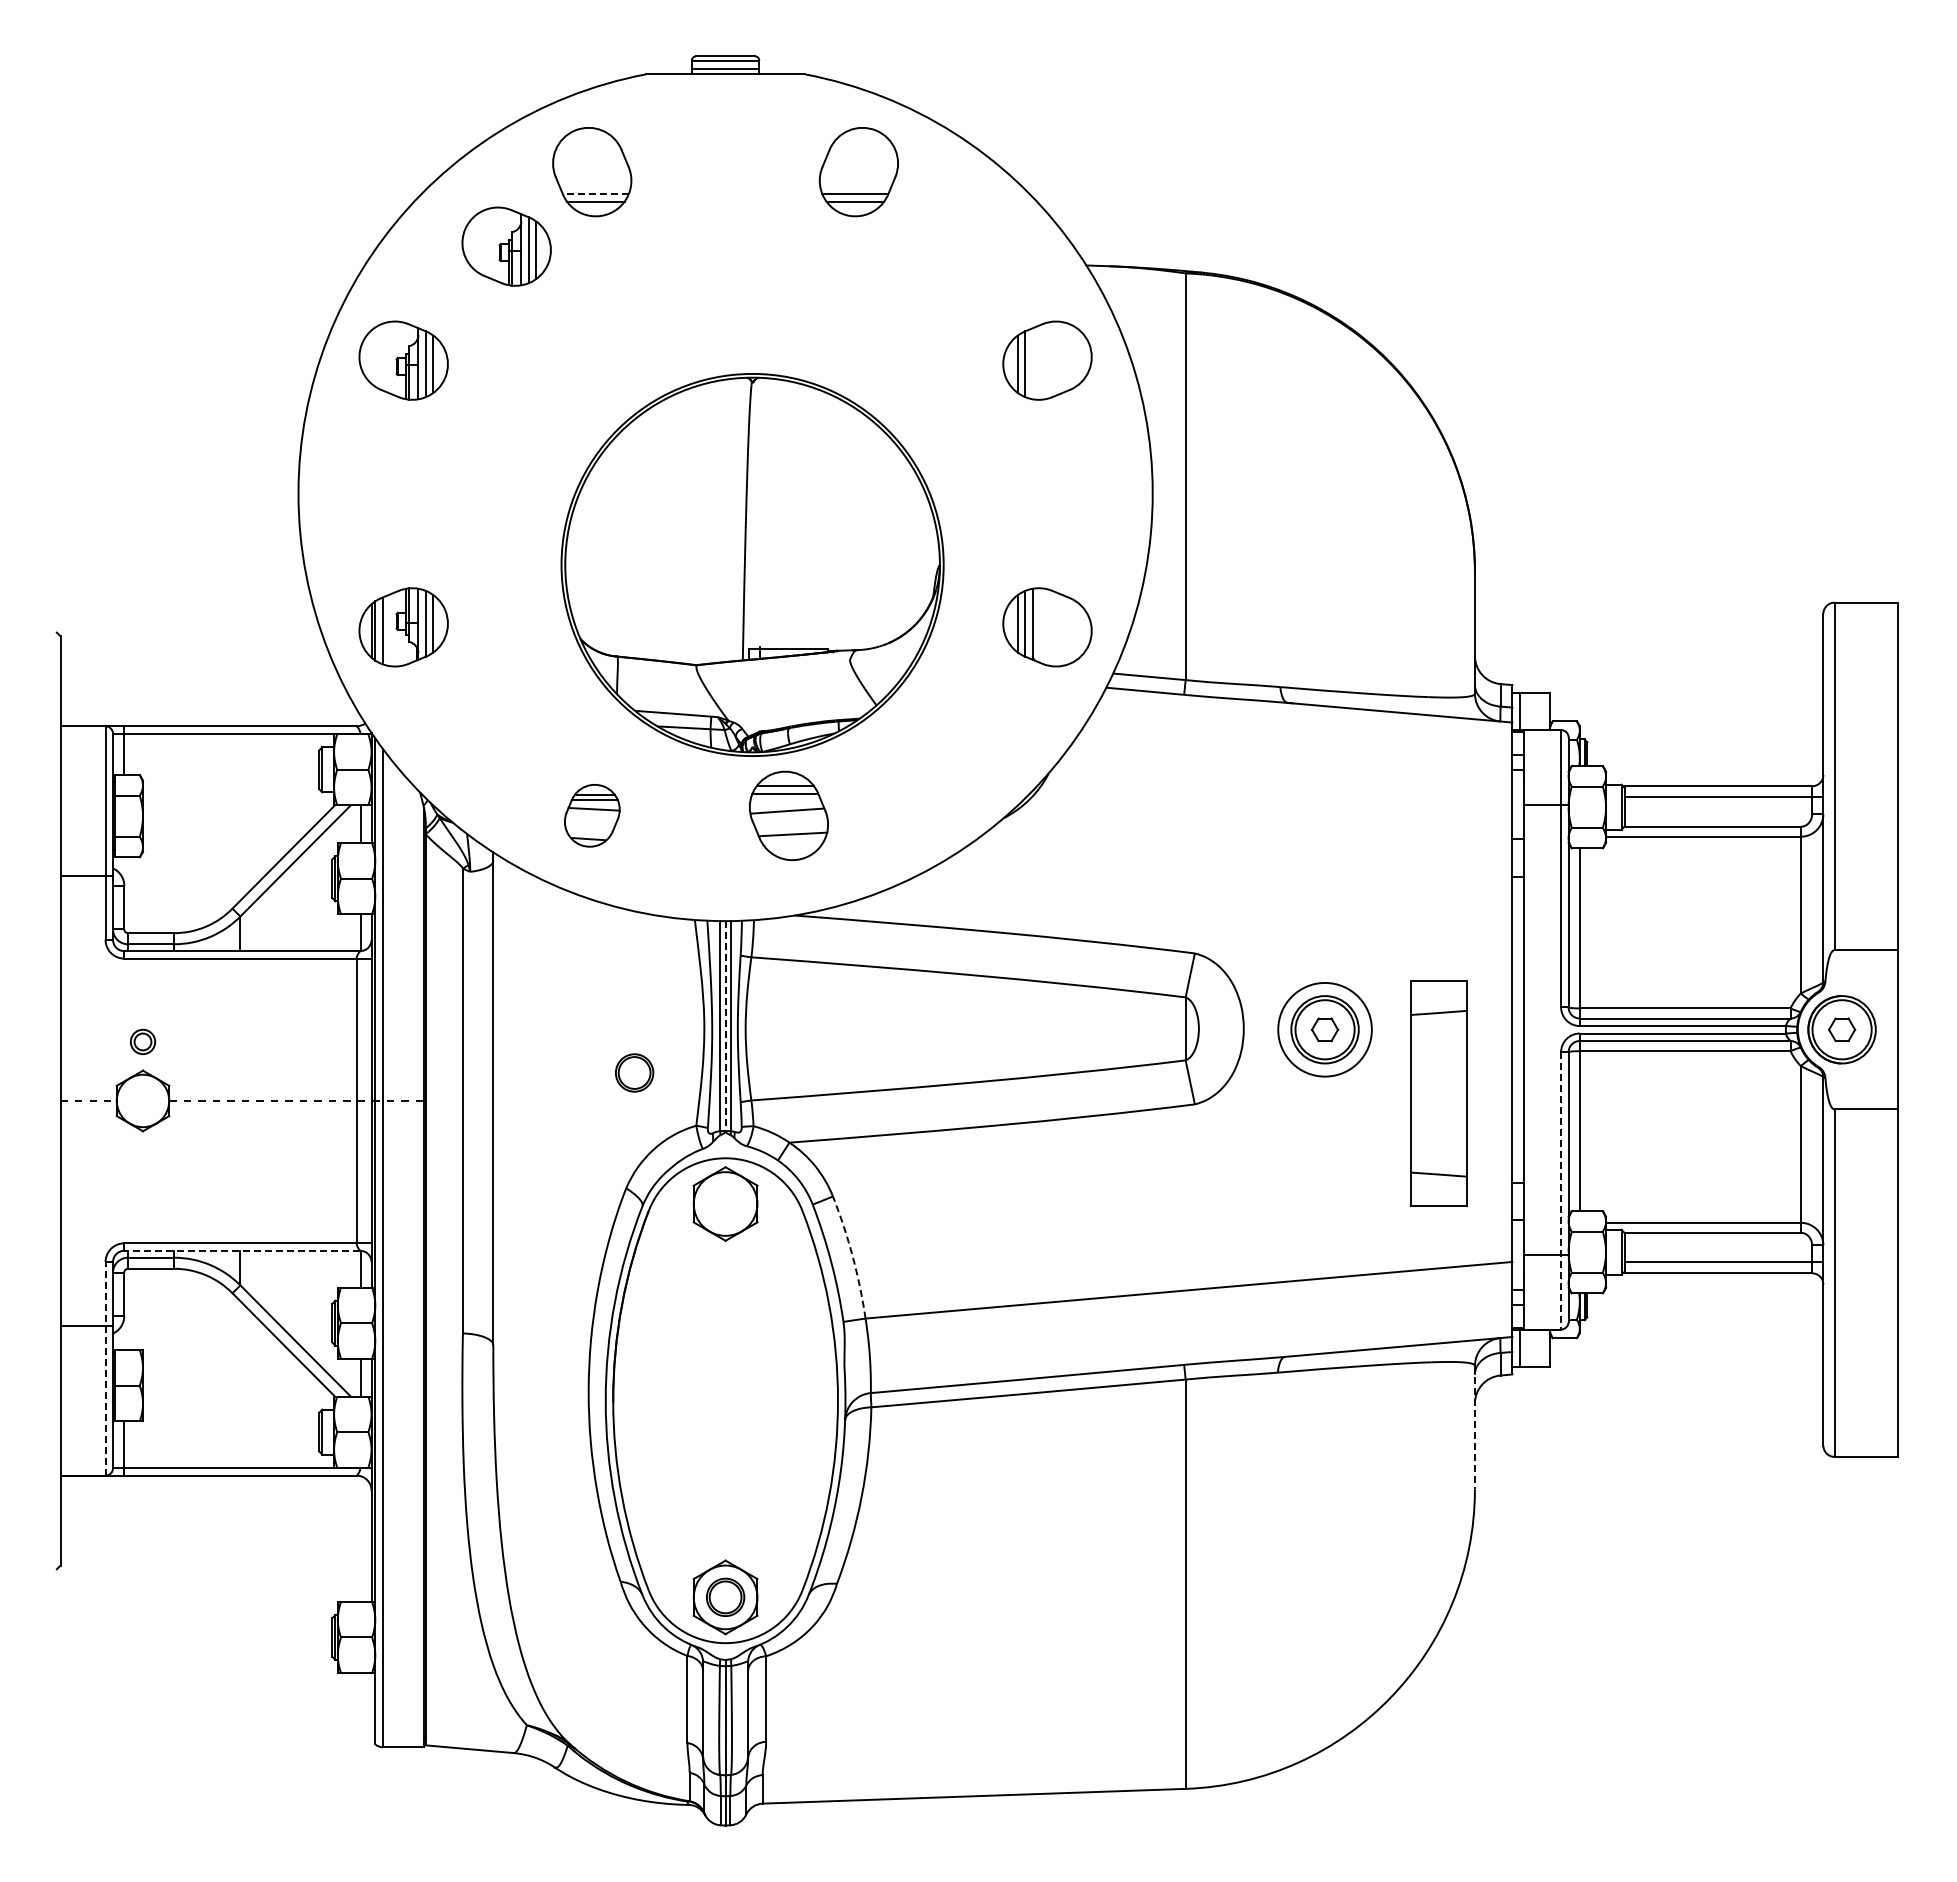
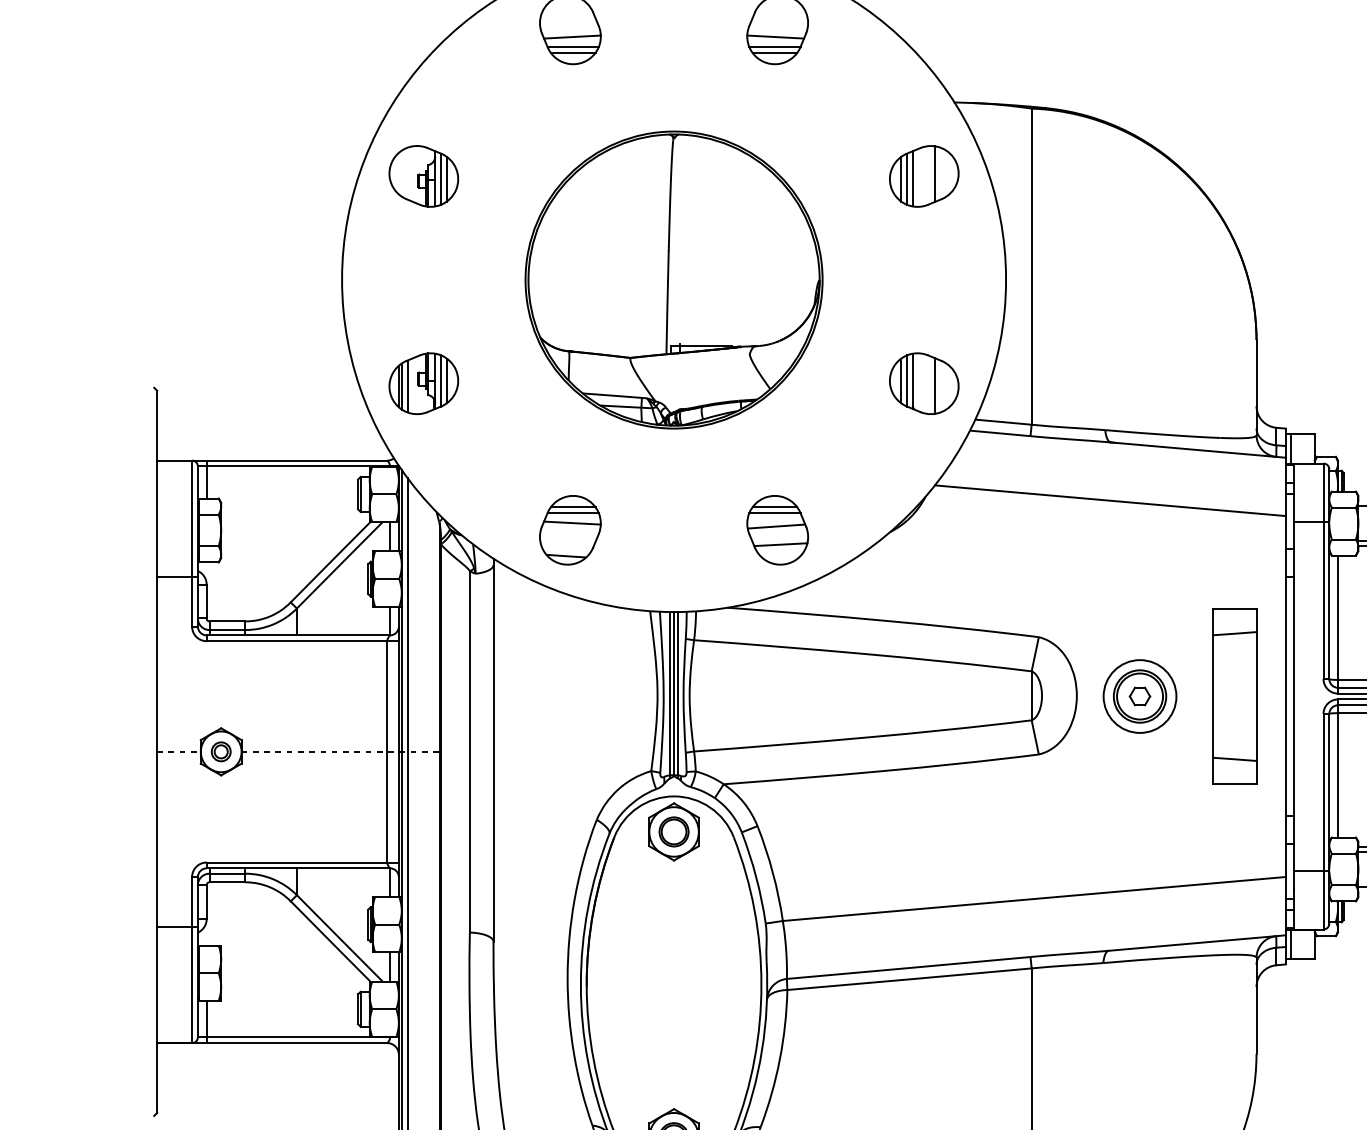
line: (594, 181) -> (572, 37), added
line: (855, 181) -> (775, 37), added
line: (595, 194) -> (572, 47), dashed -> solid
part: (506, 246) -> (503, 87), removed
line: (1061, 357) -> (935, 173), added
line: (1032, 363) -> (912, 178), added
part: (752, 564) -> (673, 279), moved
line: (1061, 630) -> (935, 386), added
line: (1286, 777) -> (1110, 500), added
part: (592, 815) -> (570, 529), size x1.43
part: (788, 815) -> (777, 529), moved
line: (725, 1026) -> (673, 693), dashed -> solid
part: (143, 1041) -> (221, 751), moved
part: (634, 1072) -> (673, 831), moved
part: (1438, 1093) -> (1234, 696), moved
line: (1561, 1190) -> (1323, 821), dashed -> solid
line: (241, 1250) -> (297, 868), dashed -> solid
arc: (852, 1256) -> (772, 872), dashed -> solid
line: (105, 1368) -> (192, 959), dashed -> solid
line: (1474, 1427) -> (1256, 1005), dashed -> solid

